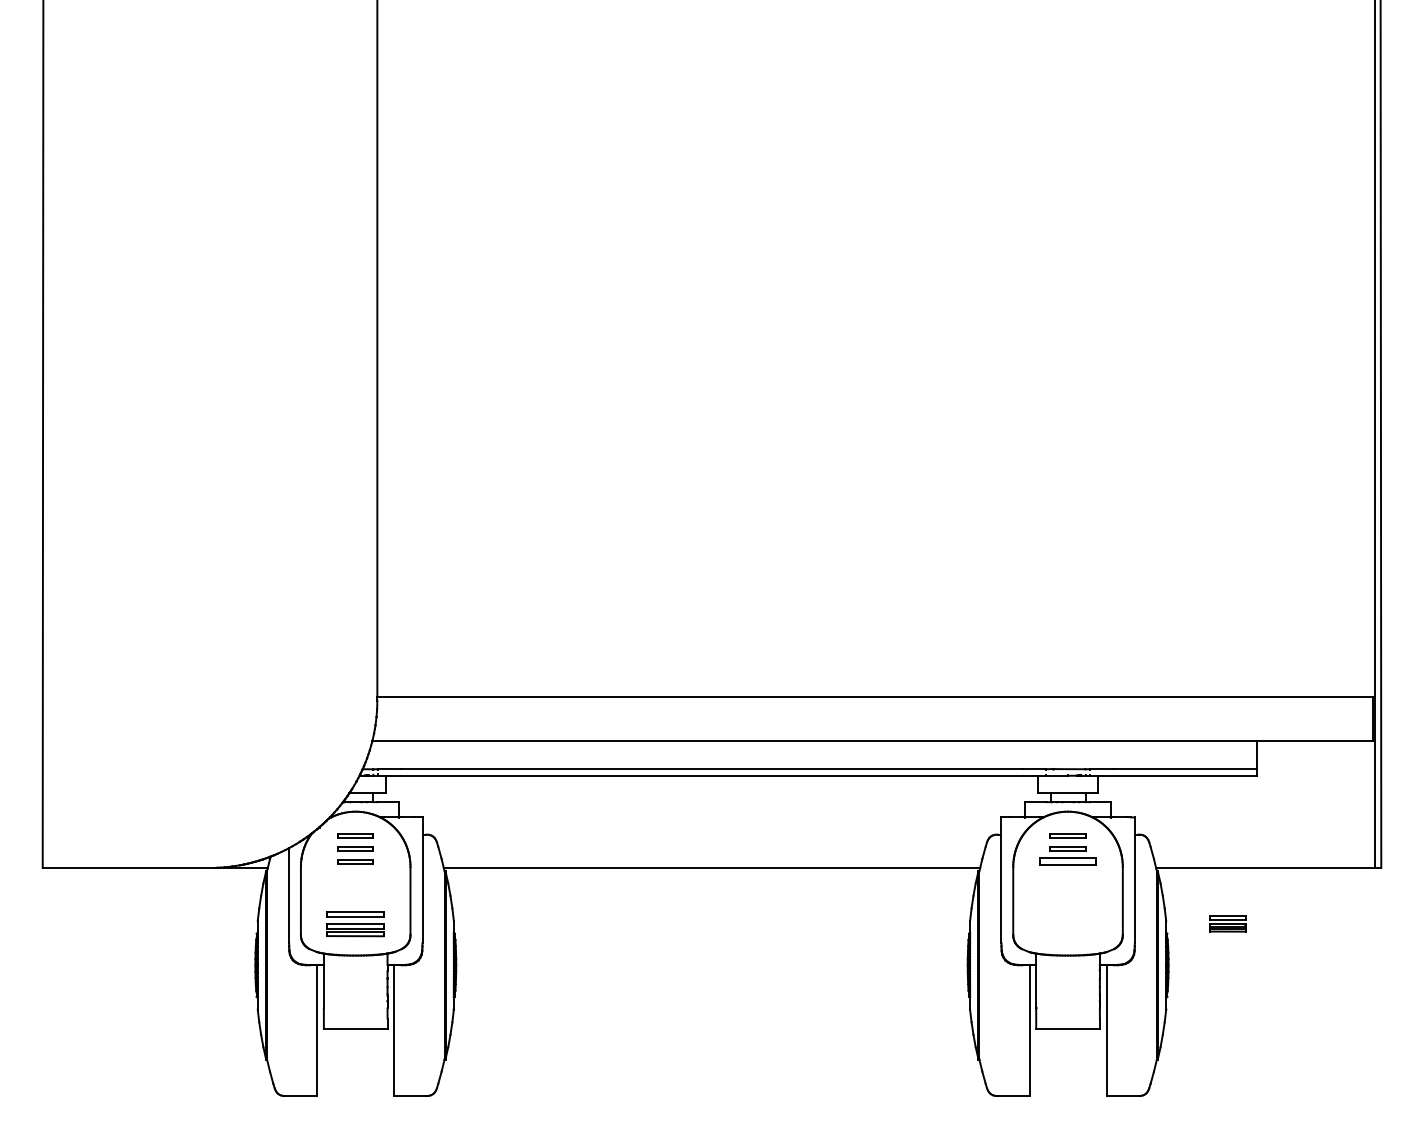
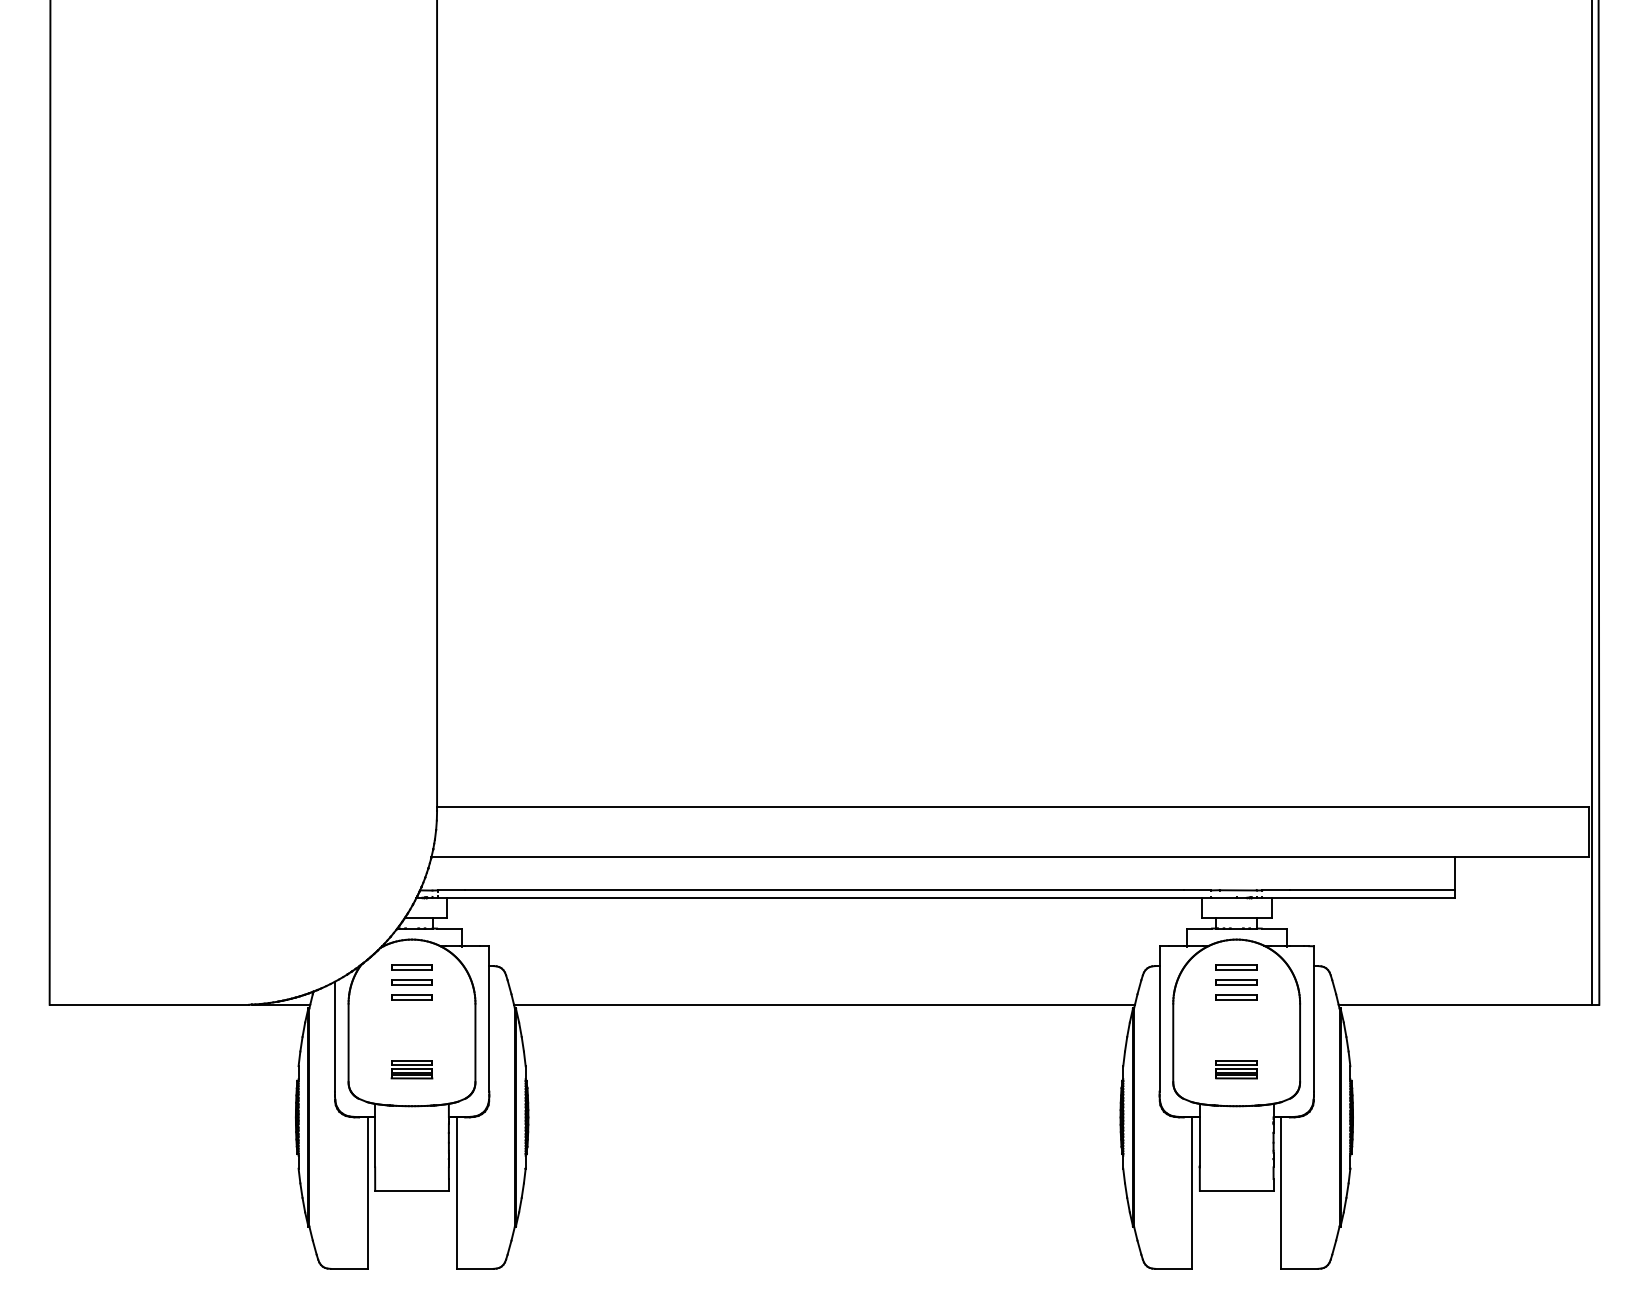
part: (1067, 861) -> (1236, 997), size x0.62
part: (355, 923) -> (411, 1069), size x0.62
part: (1227, 923) -> (1236, 1069), moved

